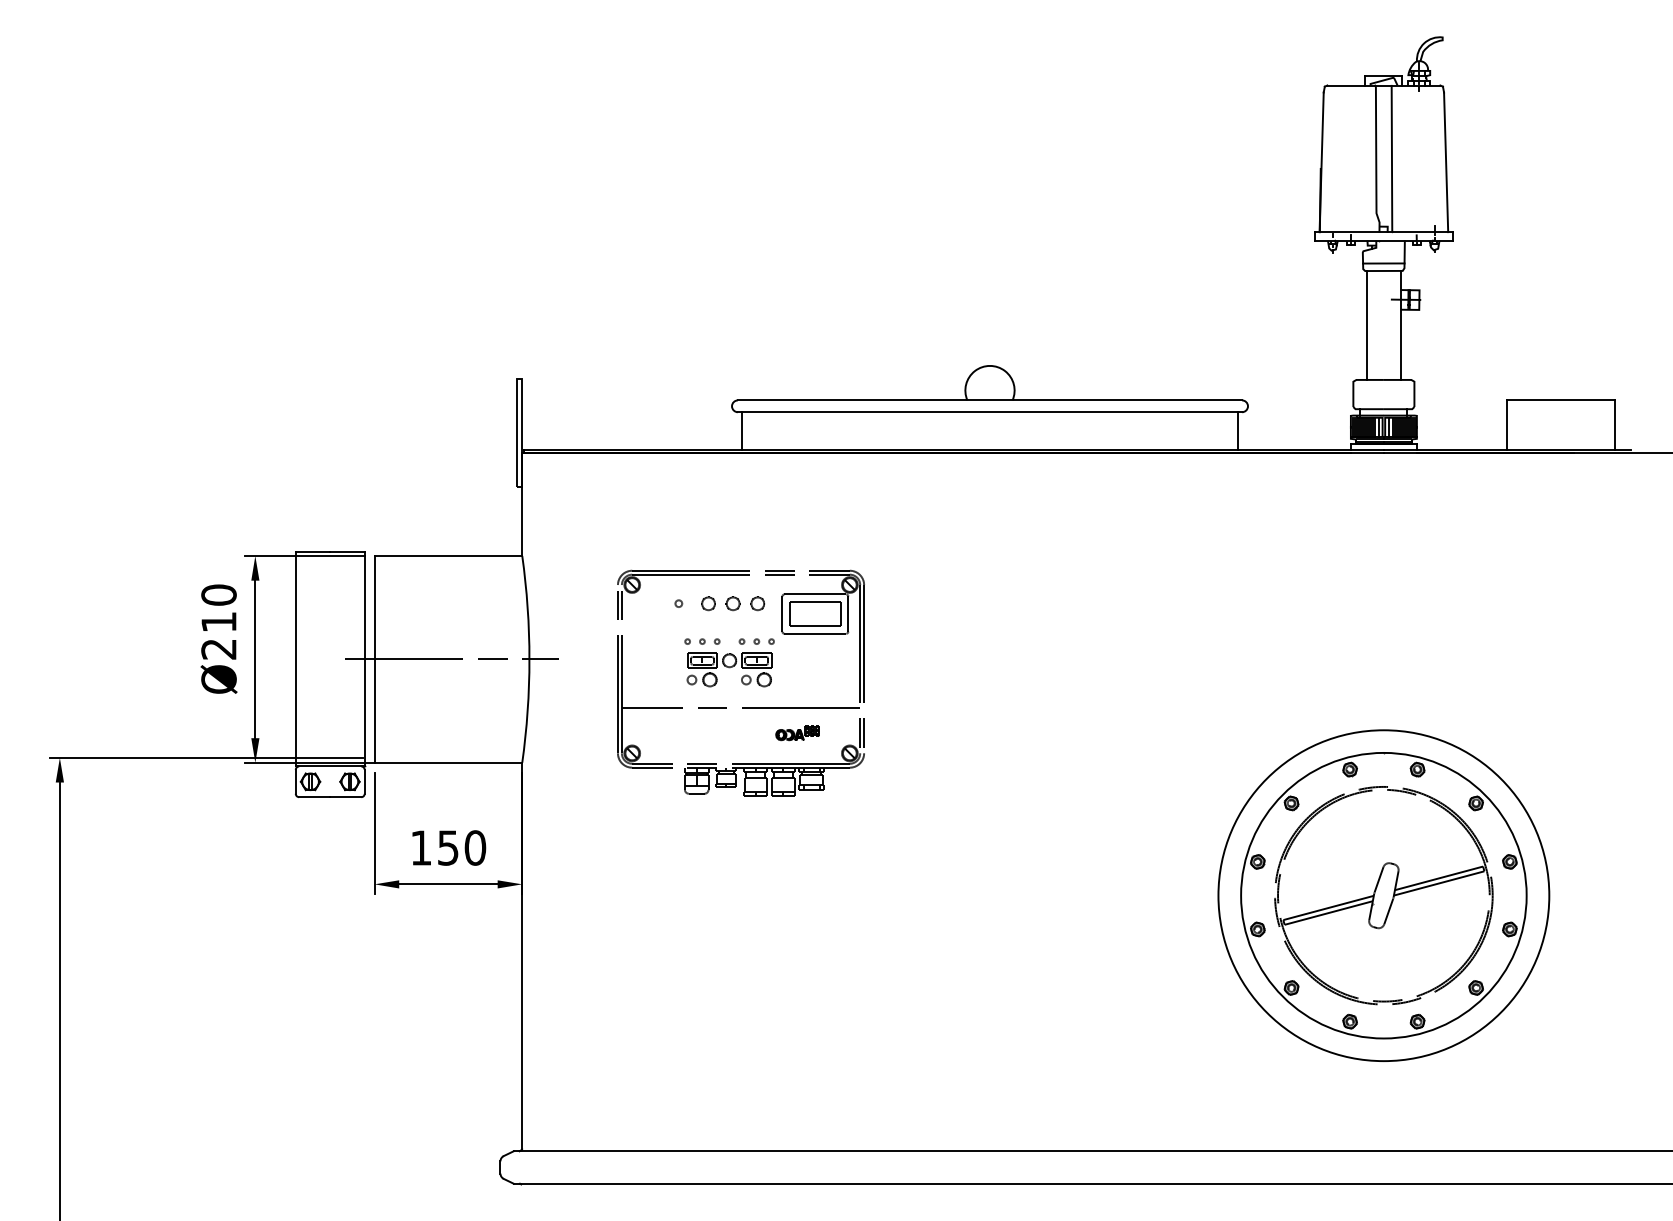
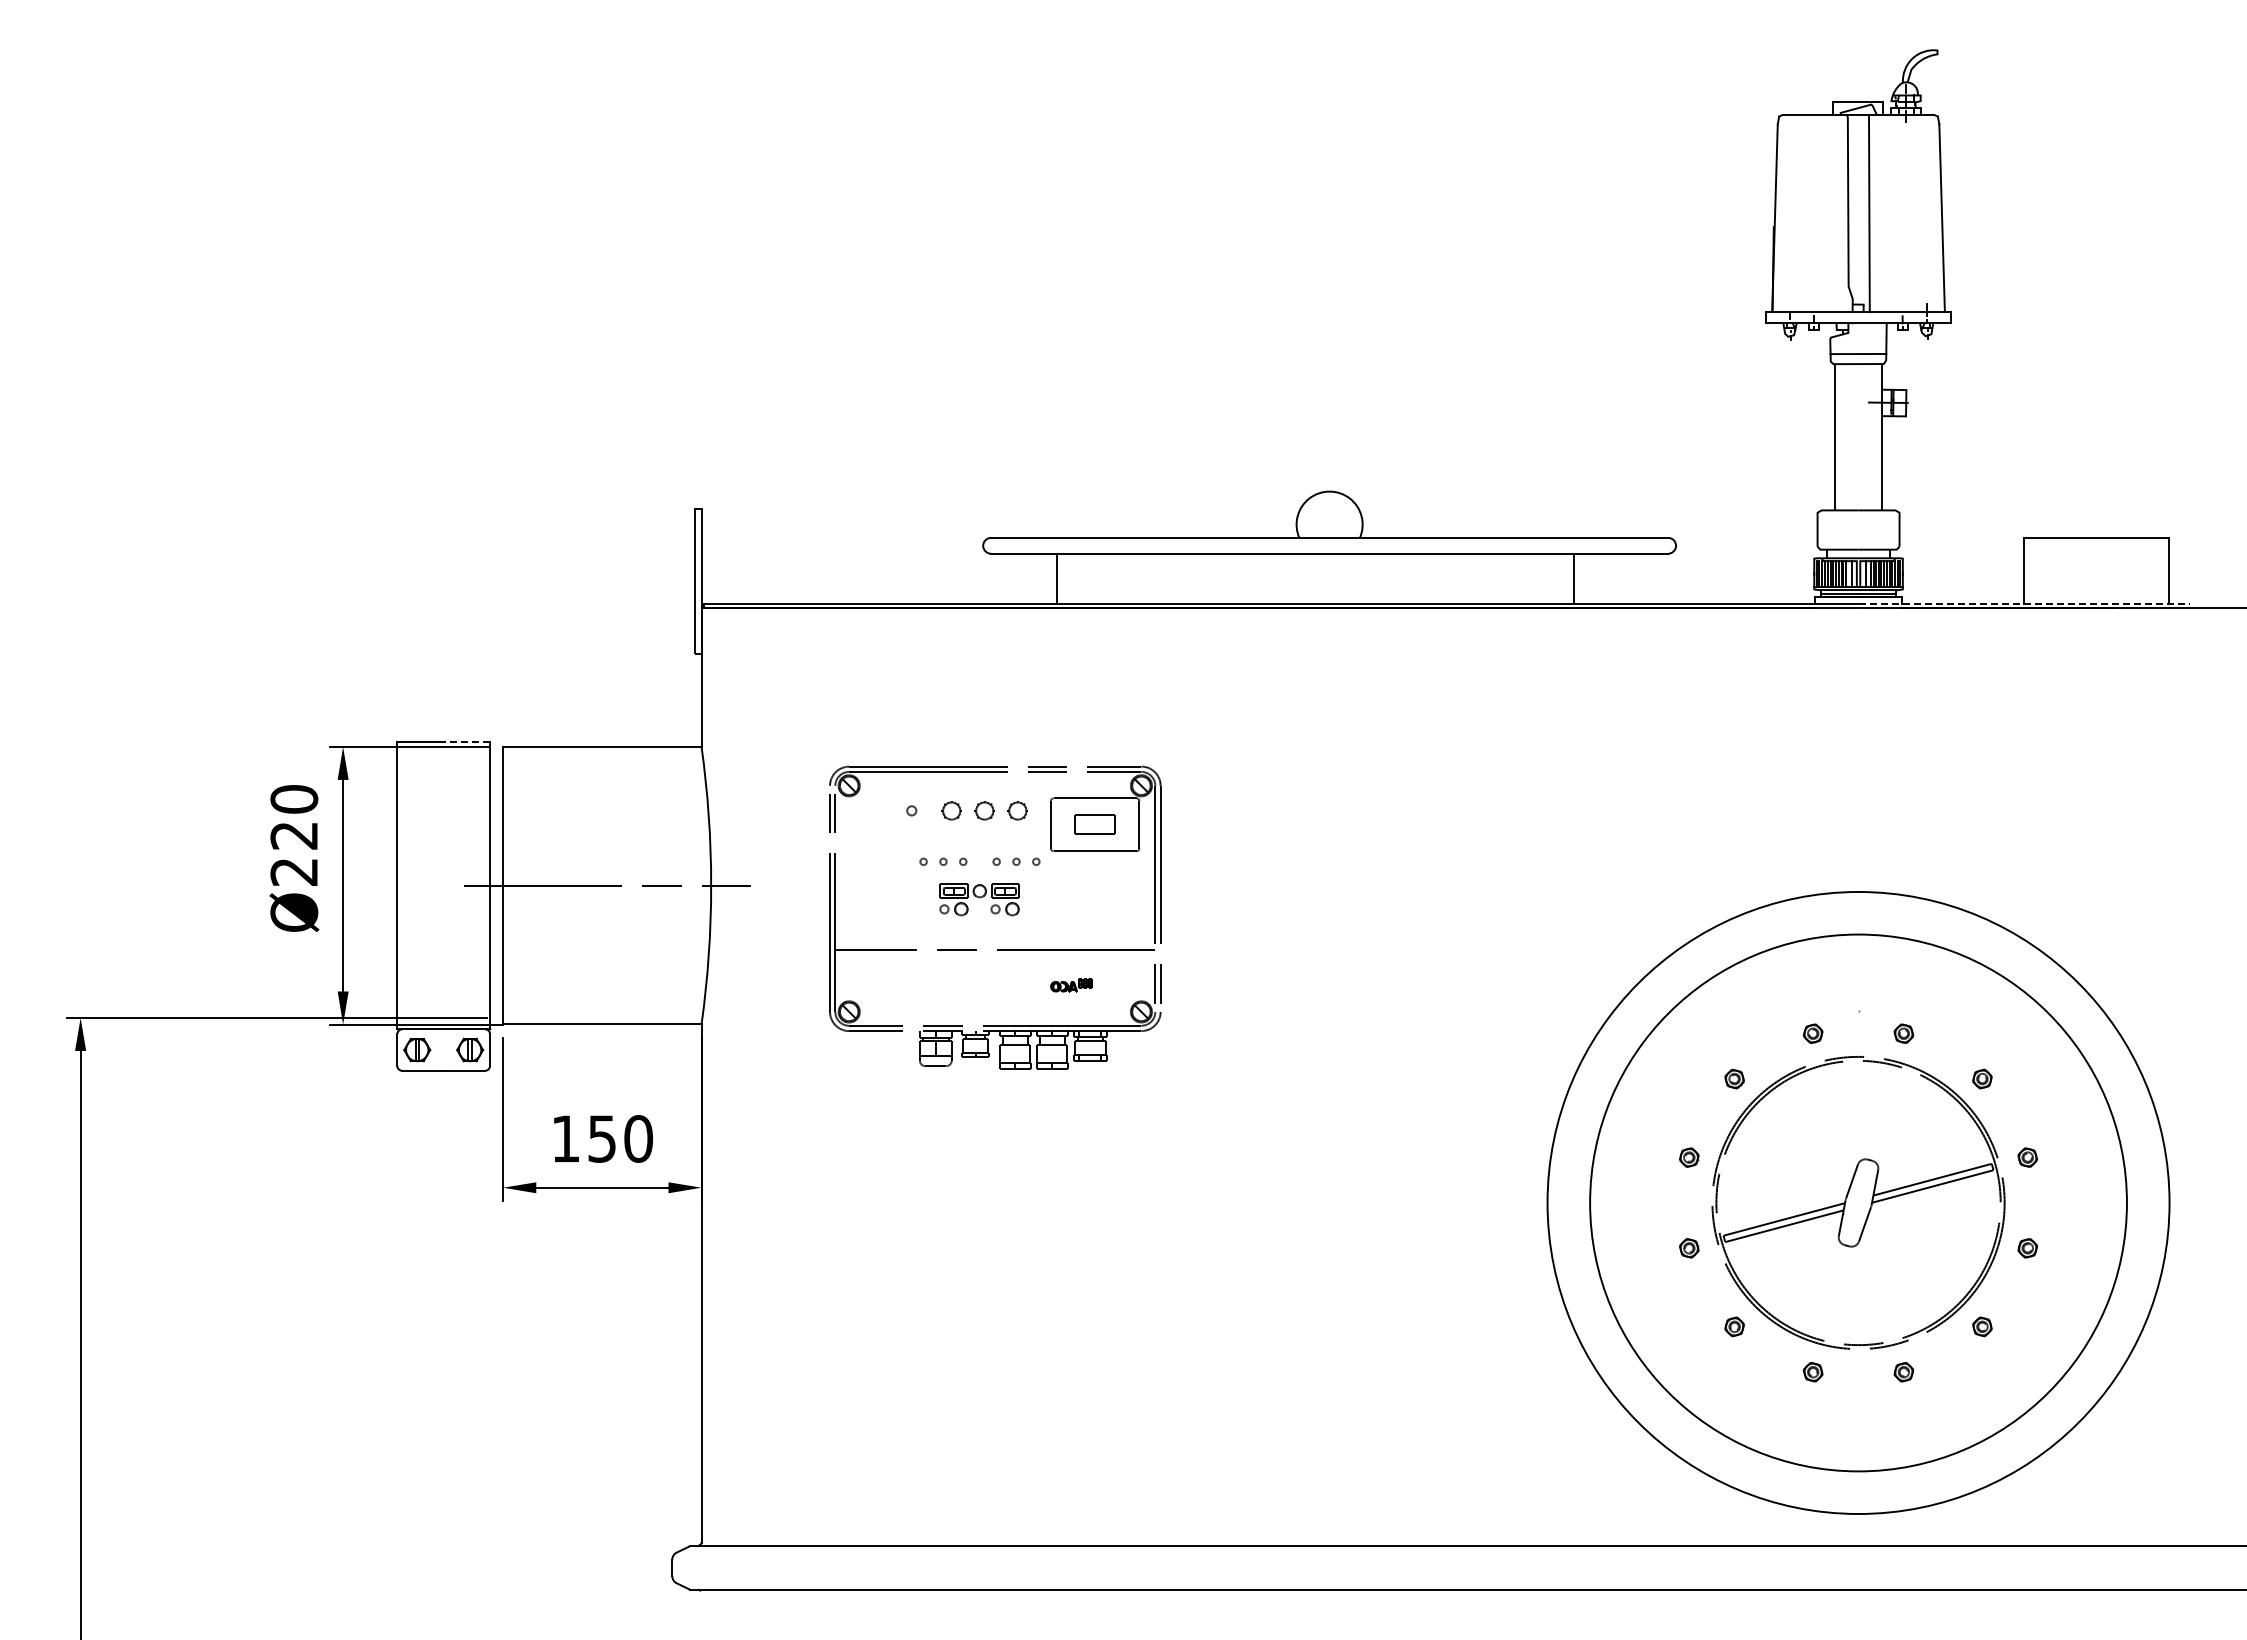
line: (741, 430) -> (1057, 578), moved
line: (1237, 430) -> (1573, 578), moved
line: (1507, 449) -> (2024, 603), solid -> dashed
line: (347, 552) -> (466, 741), solid -> dashed
part: (814, 613) -> (1094, 824), size x0.6
text: (218, 622) -> (293, 835), Ø210 -> Ø220
part: (729, 669) -> (979, 899), size x0.7
part: (797, 733) -> (1070, 985), size x0.7
circle: (1383, 895) -> (1858, 1202), size x1.4
circle: (1383, 895) -> (1858, 1202), size x1.4

